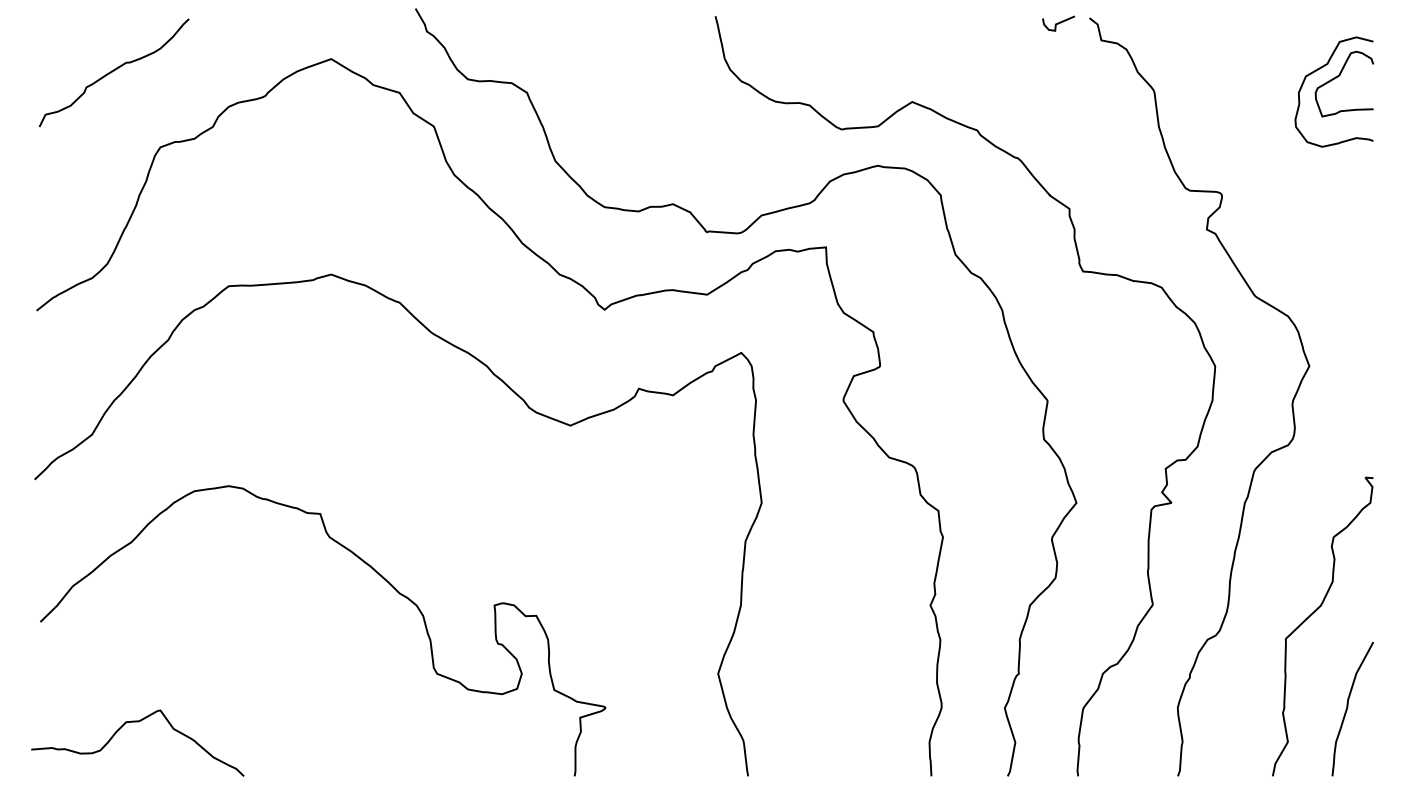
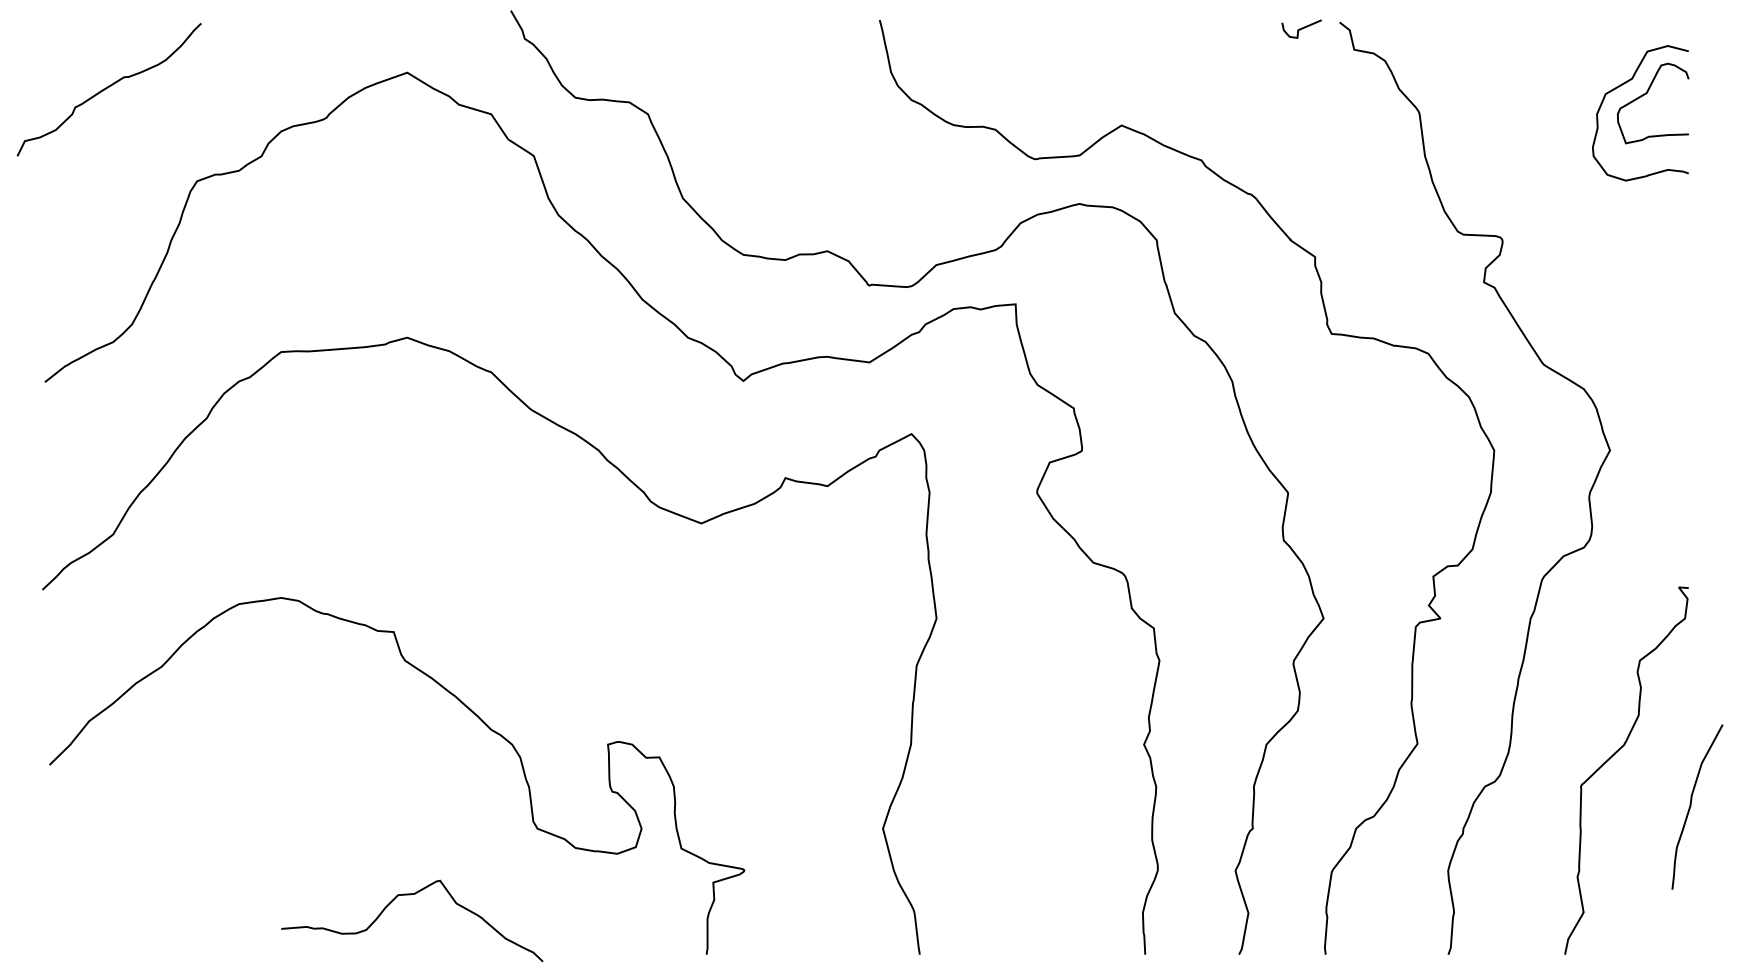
curve: (112, 71) -> (107, 88), moved
curve: (1347, 708) -> (1691, 806), moved
curve: (136, 722) -> (410, 895), moved

